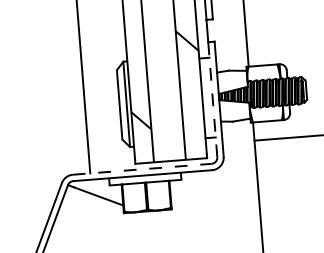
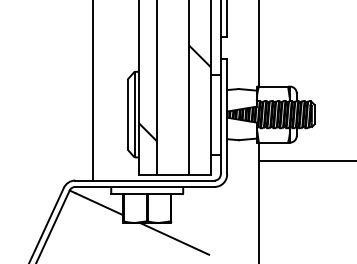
line: (212, 99) -> (220, 116), dashed -> solid
line: (141, 169) -> (144, 180), dashed -> solid
line: (176, 224) -> (174, 238), added

